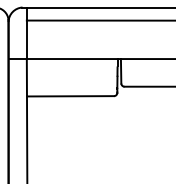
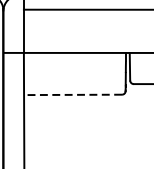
line: (70, 96) -> (73, 95), solid -> dashed

